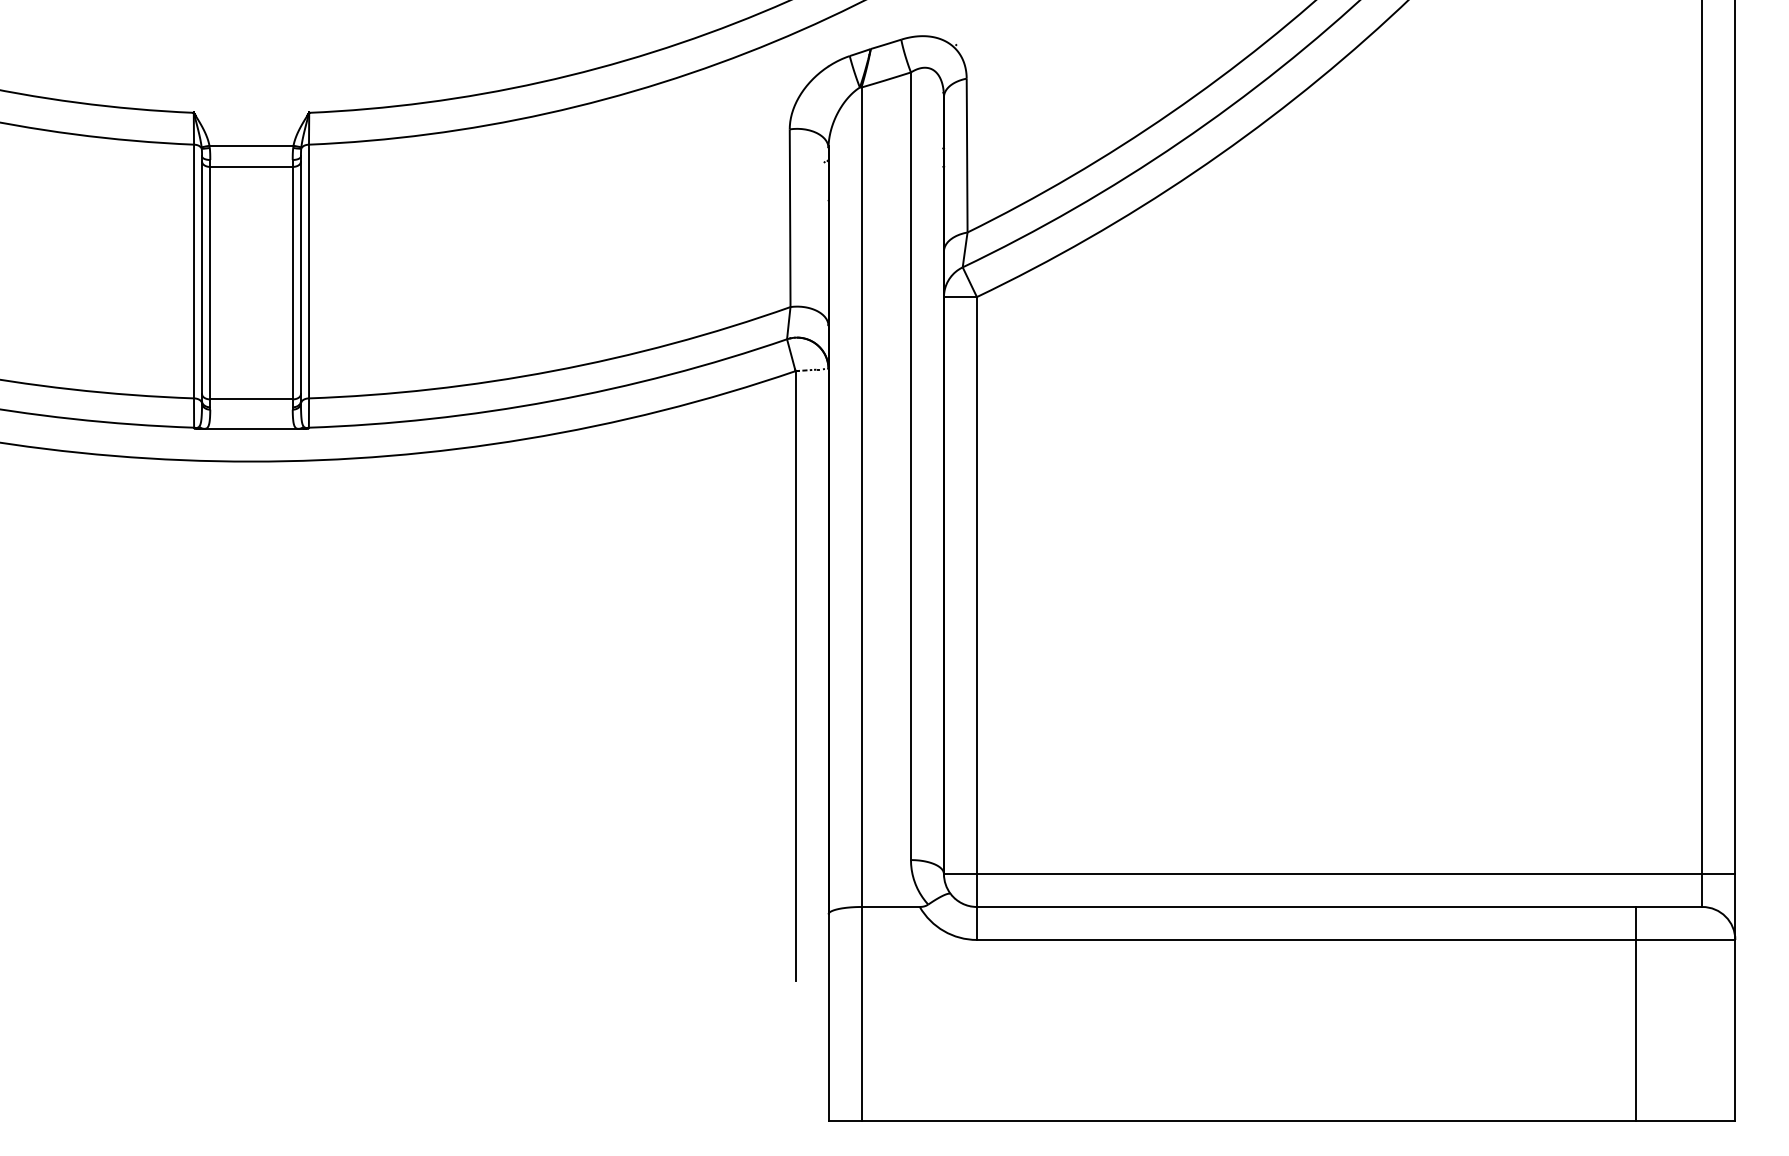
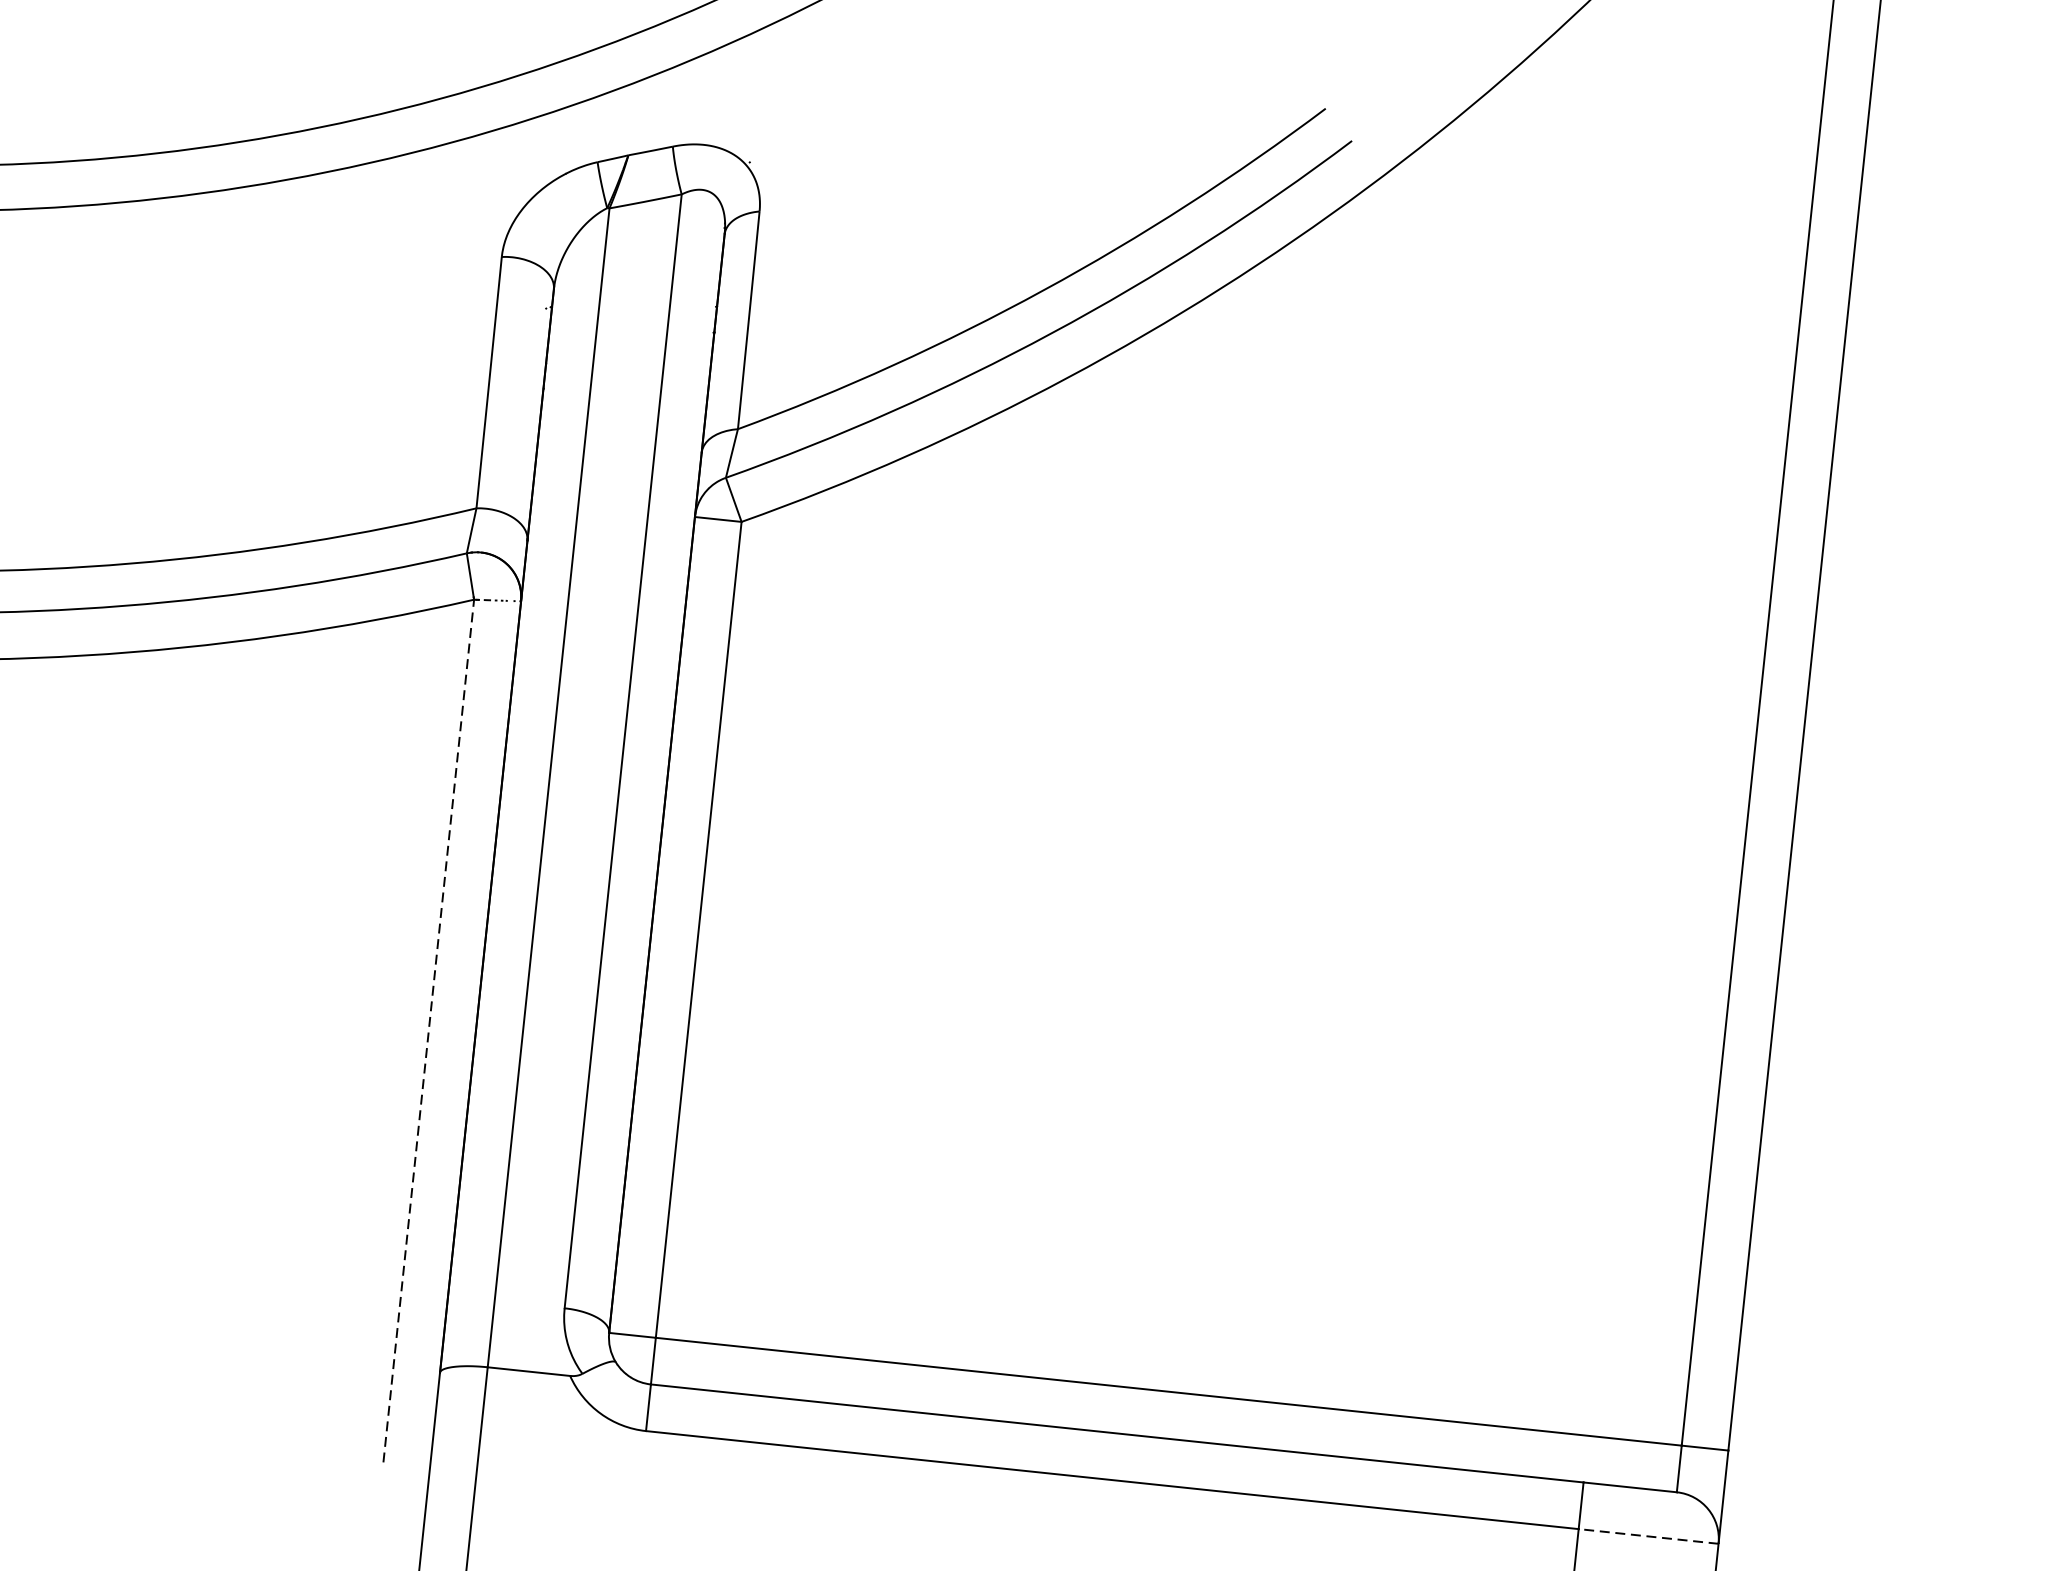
line: (795, 675) -> (428, 1030), solid -> dashed
line: (1685, 939) -> (1648, 1535), solid -> dashed

